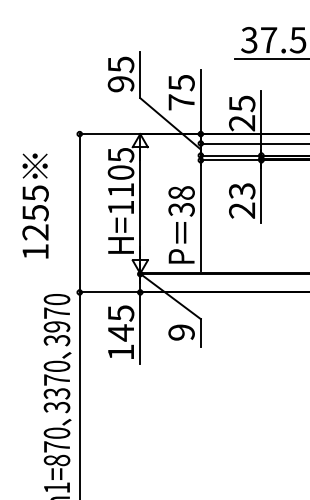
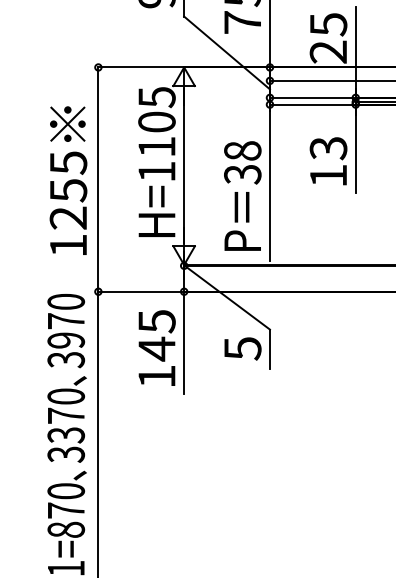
text: (35, 205) -> (68, 179), moved
text: (241, 210) -> (327, 175), 23 -> 13
text: (181, 332) -> (242, 348), 9 -> 5

